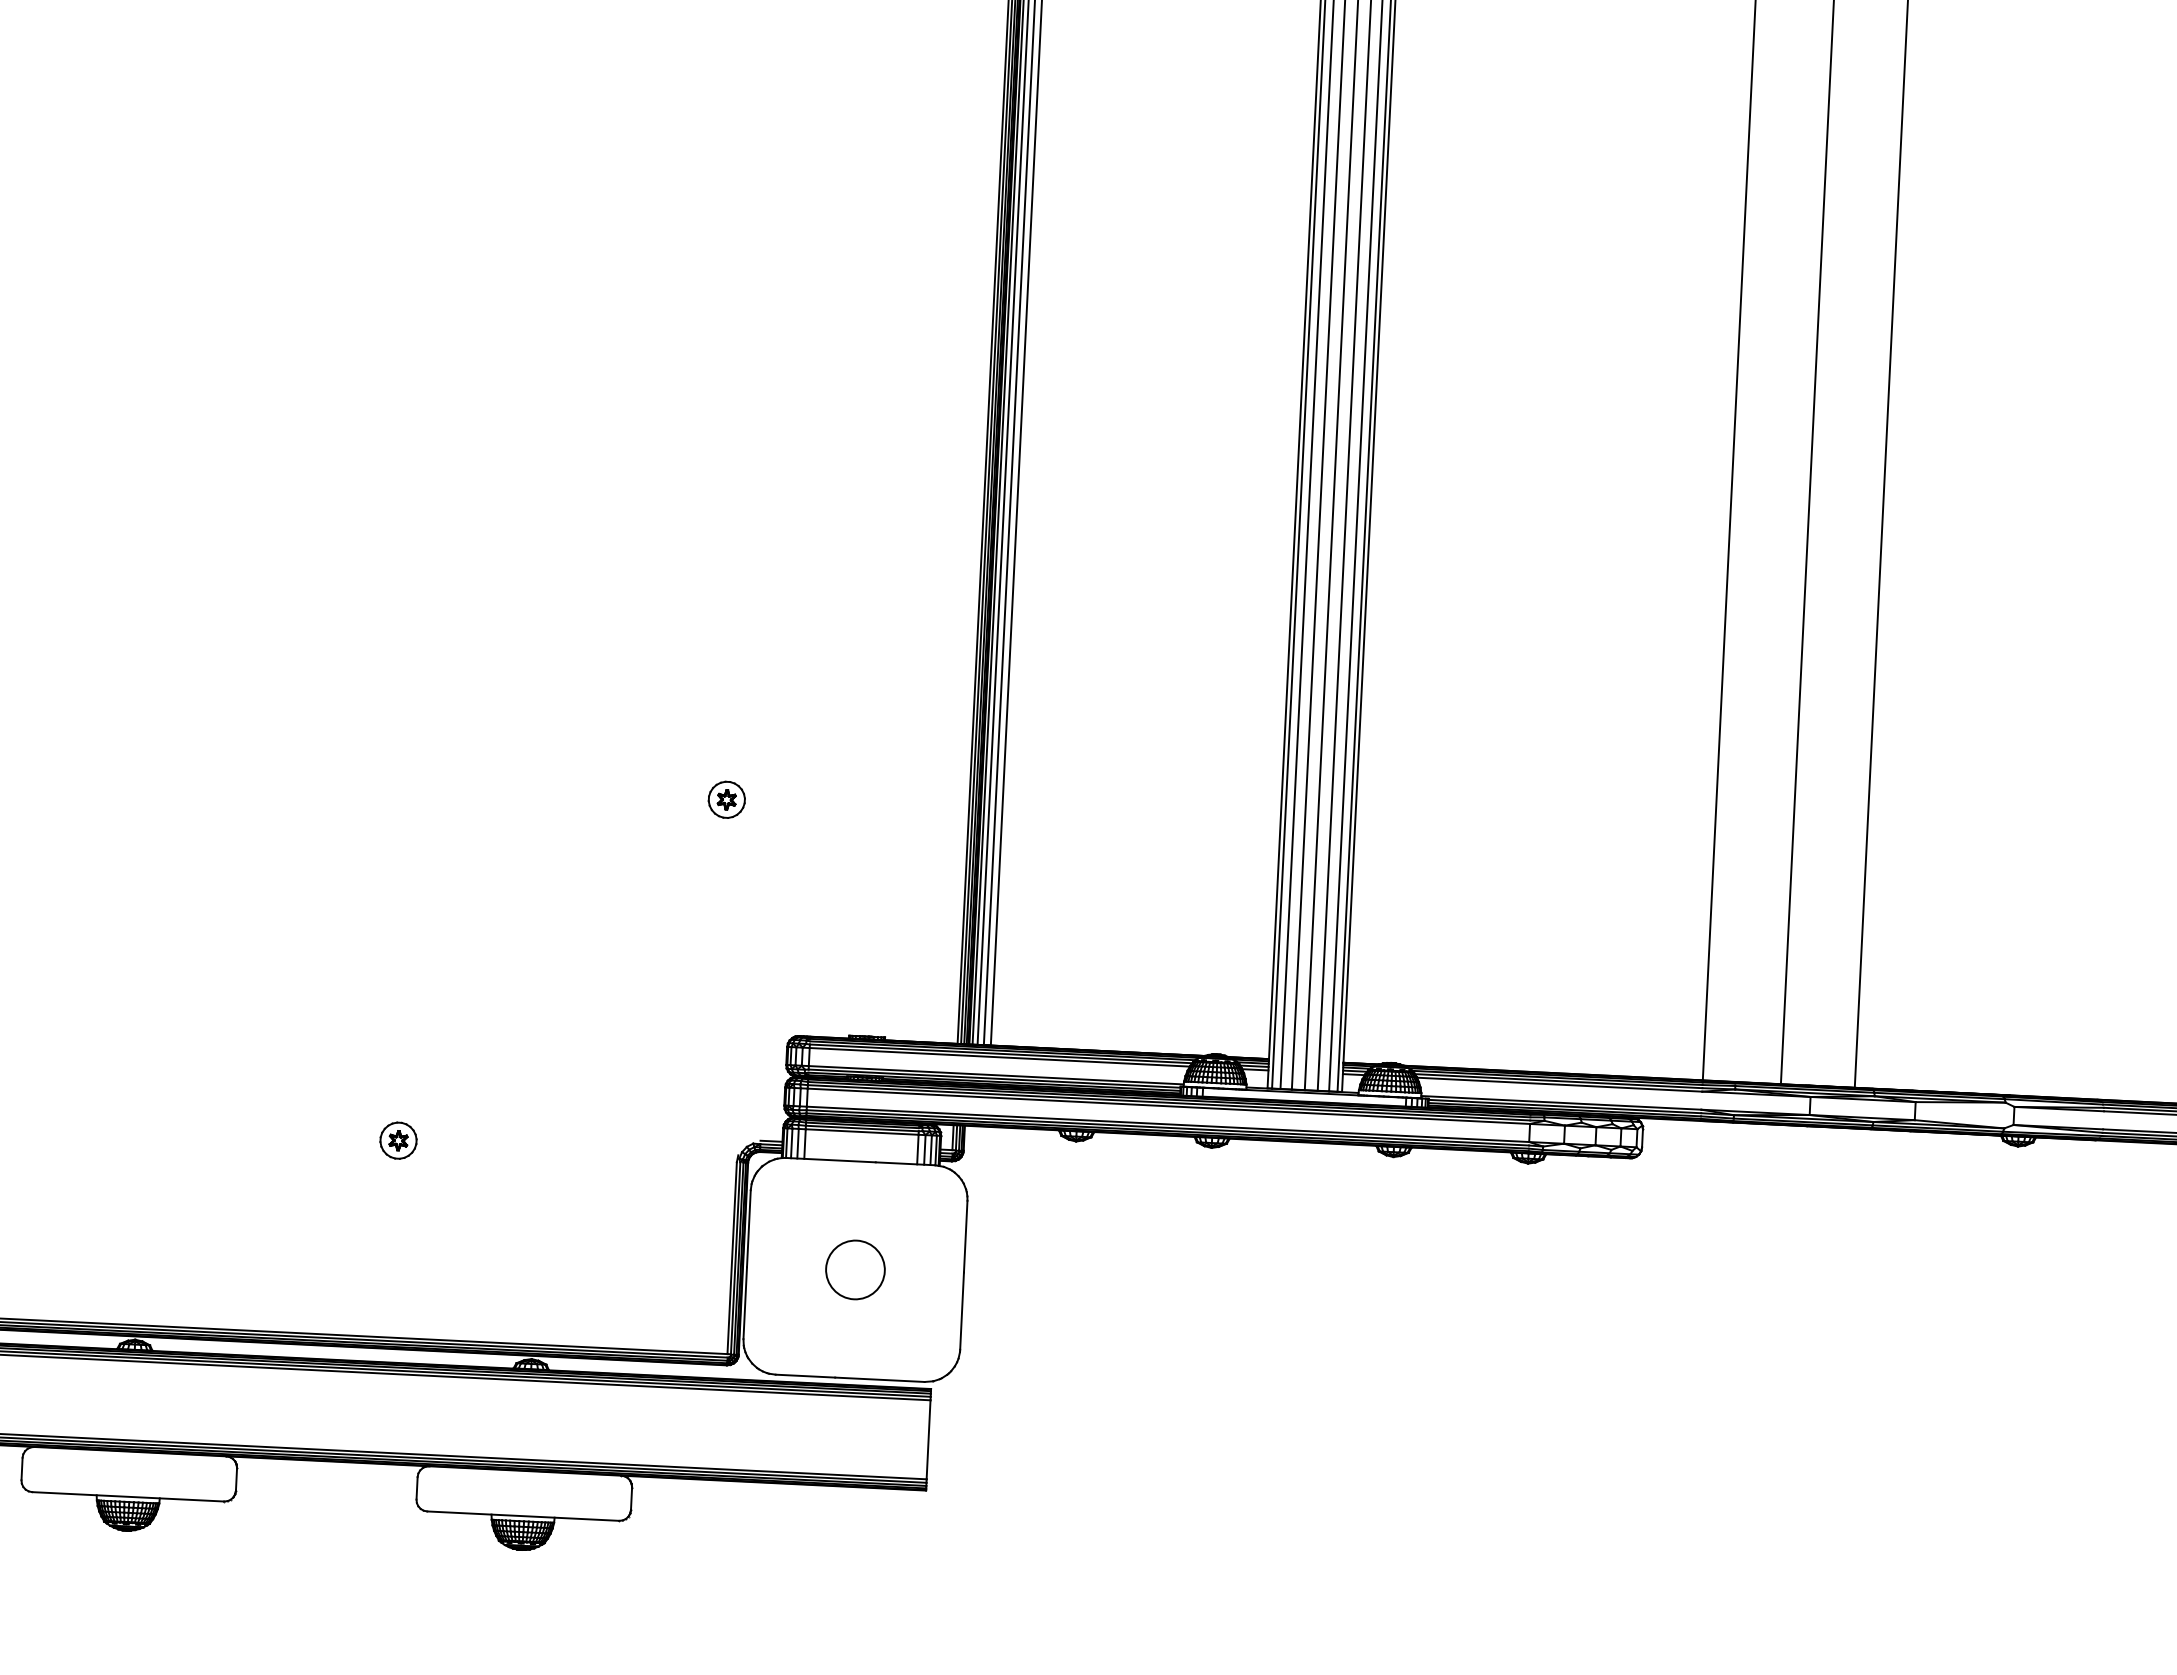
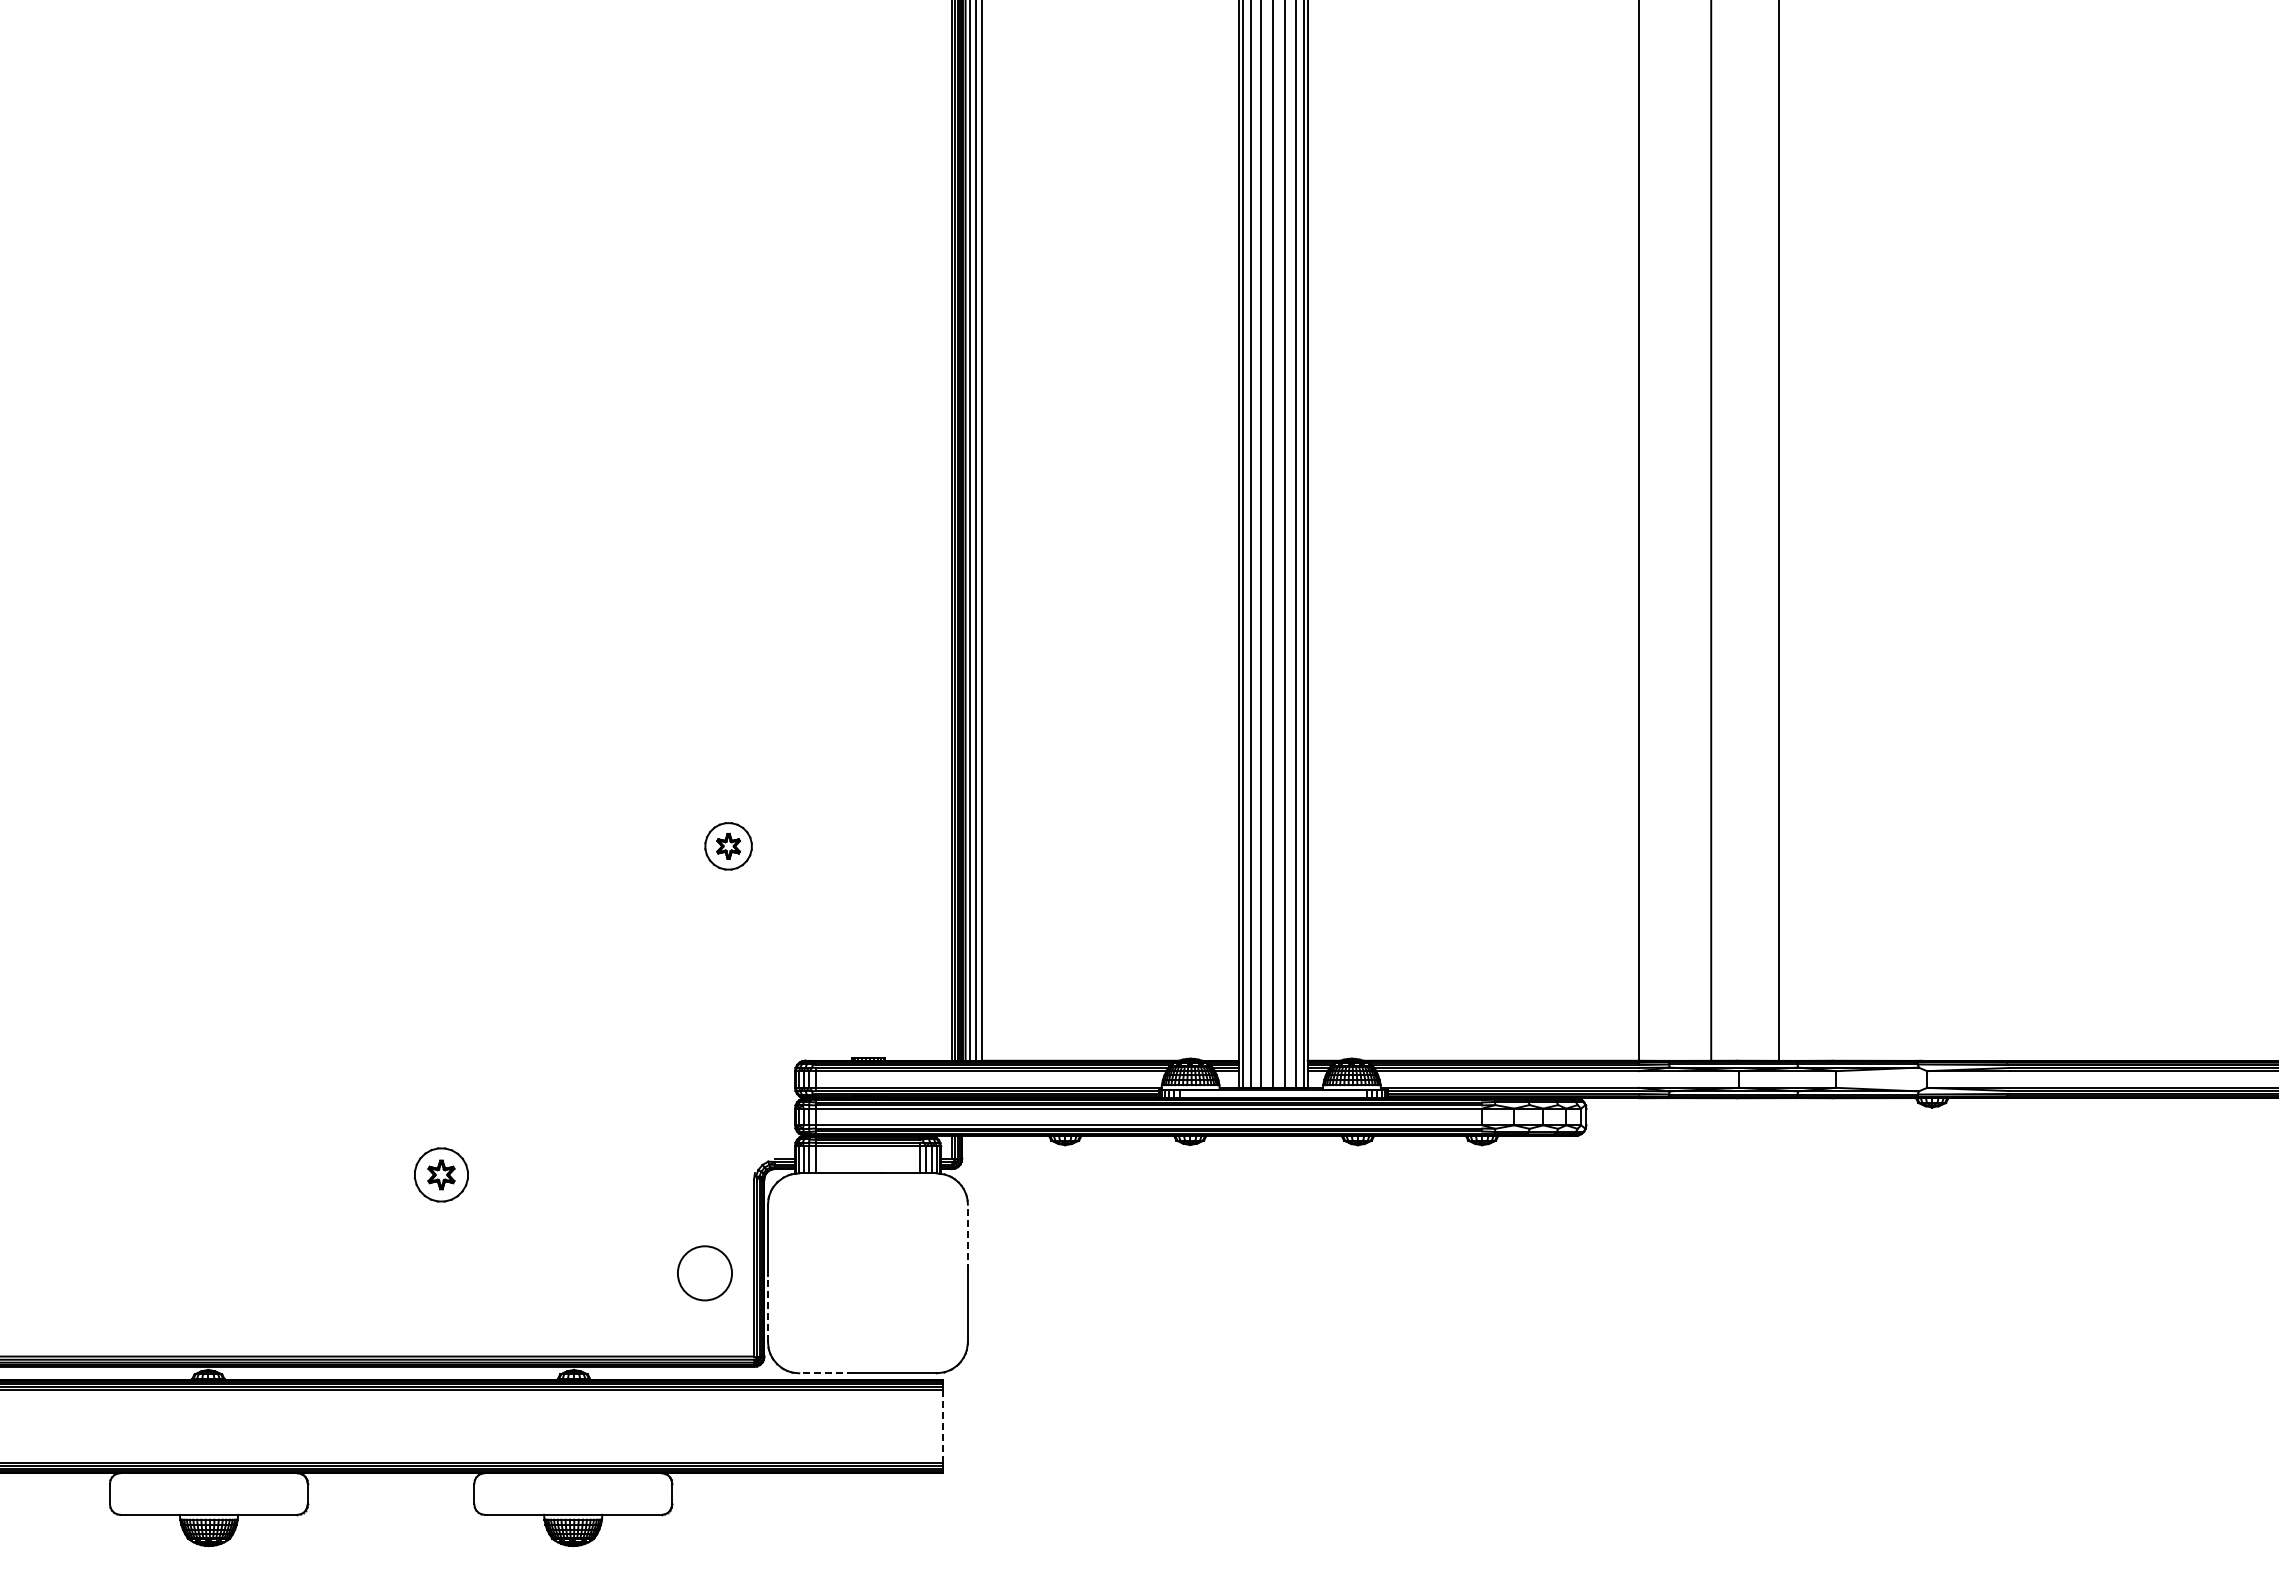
part: (725, 799) -> (727, 846), size x1.4
part: (398, 1140) -> (441, 1174), size x1.6
line: (965, 1236) -> (967, 1237), solid -> dashed
circle: (854, 1270) -> (704, 1273), moved
line: (745, 1302) -> (768, 1308), solid -> dashed
line: (805, 1376) -> (826, 1373), solid -> dashed
line: (928, 1439) -> (942, 1426), solid -> dashed

